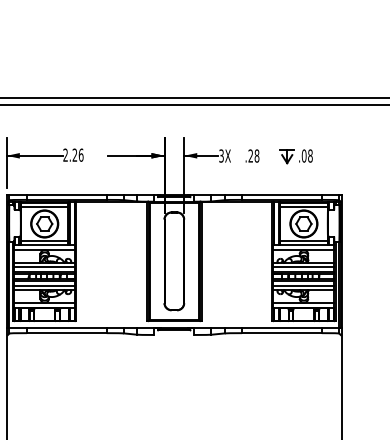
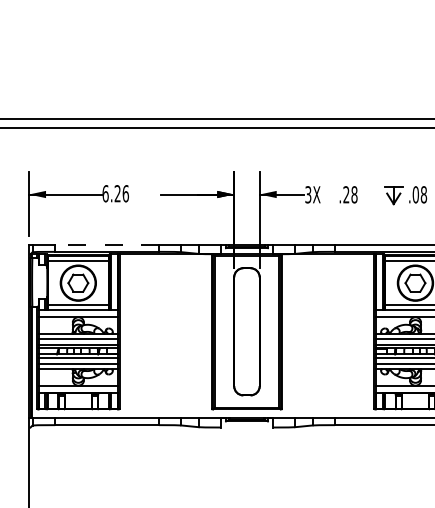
text: (65, 154) -> (105, 192), 2.26 -> 6.26
line: (66, 194) -> (106, 244), solid -> dashed

